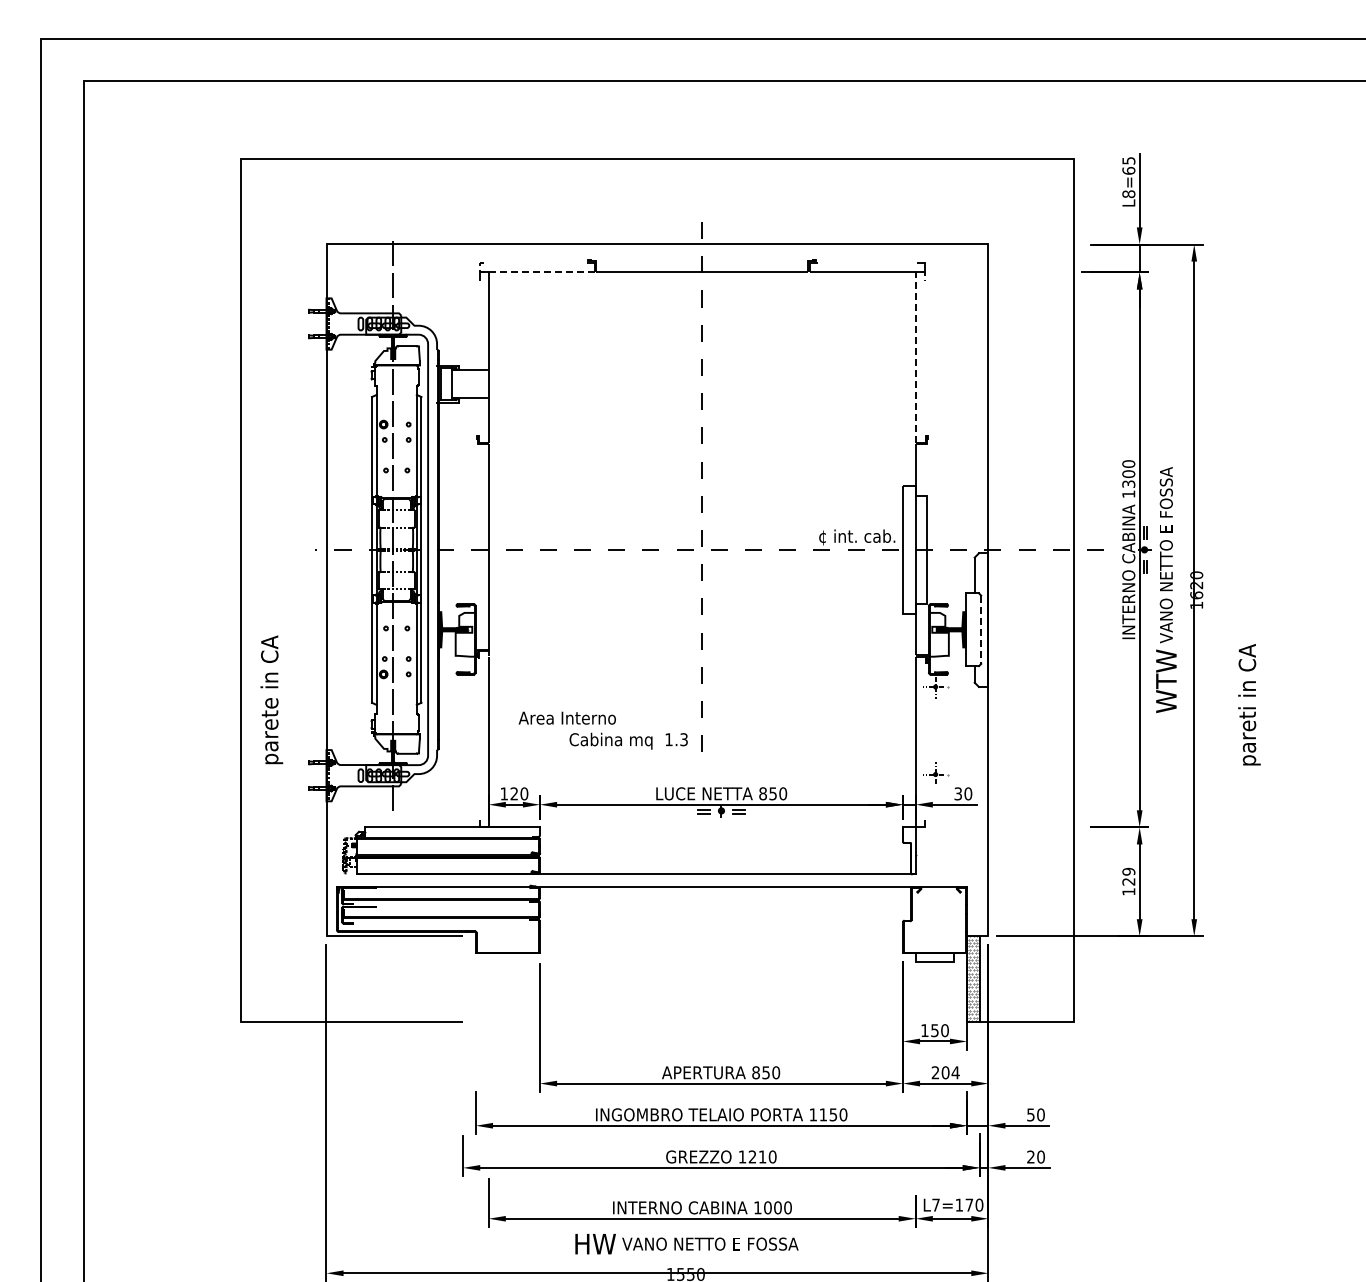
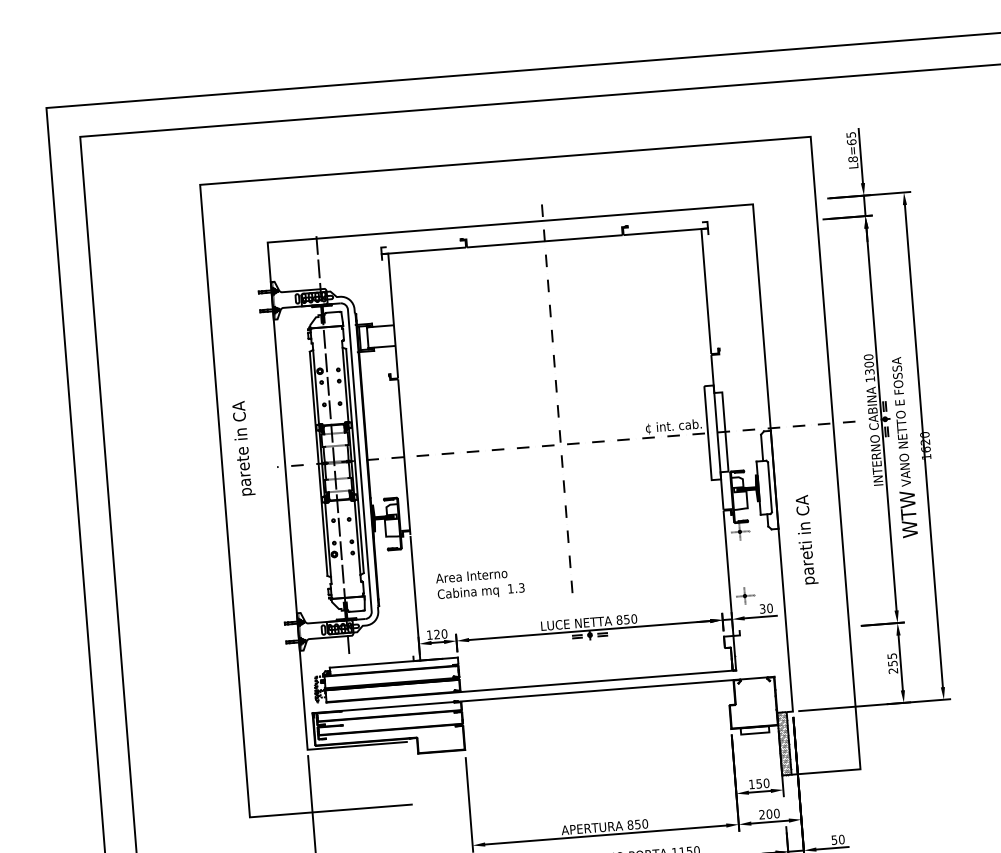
line: (527, 272) -> (416, 251), dashed -> solid
line: (915, 347) -> (705, 284), dashed -> solid
line: (981, 630) -> (770, 487), dashed -> solid
text: (271, 699) -> (243, 448), moved
text: (1249, 704) -> (806, 539), moved
text: (628, 740) -> (481, 591), moved
text: (1128, 881) -> (892, 663), 129 -> 255
text: (955, 1072) -> (776, 813), 204 -> 200

